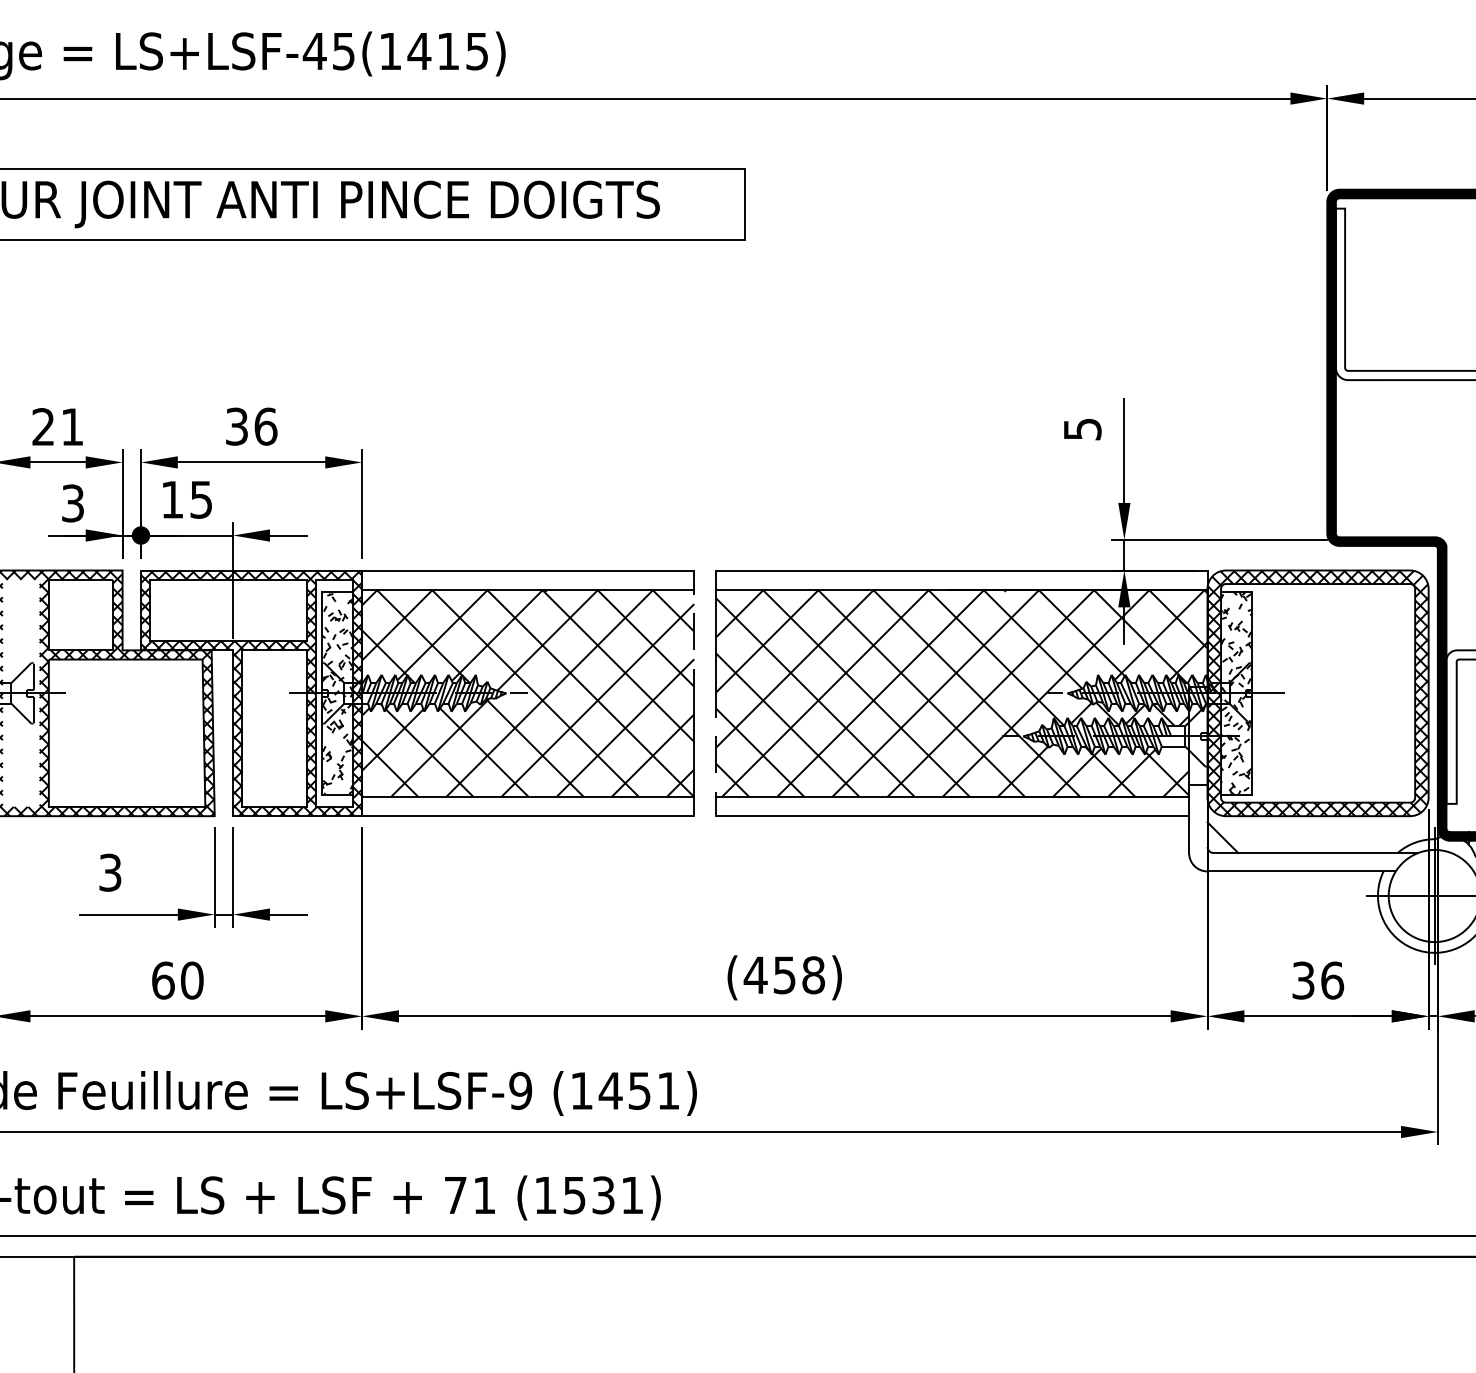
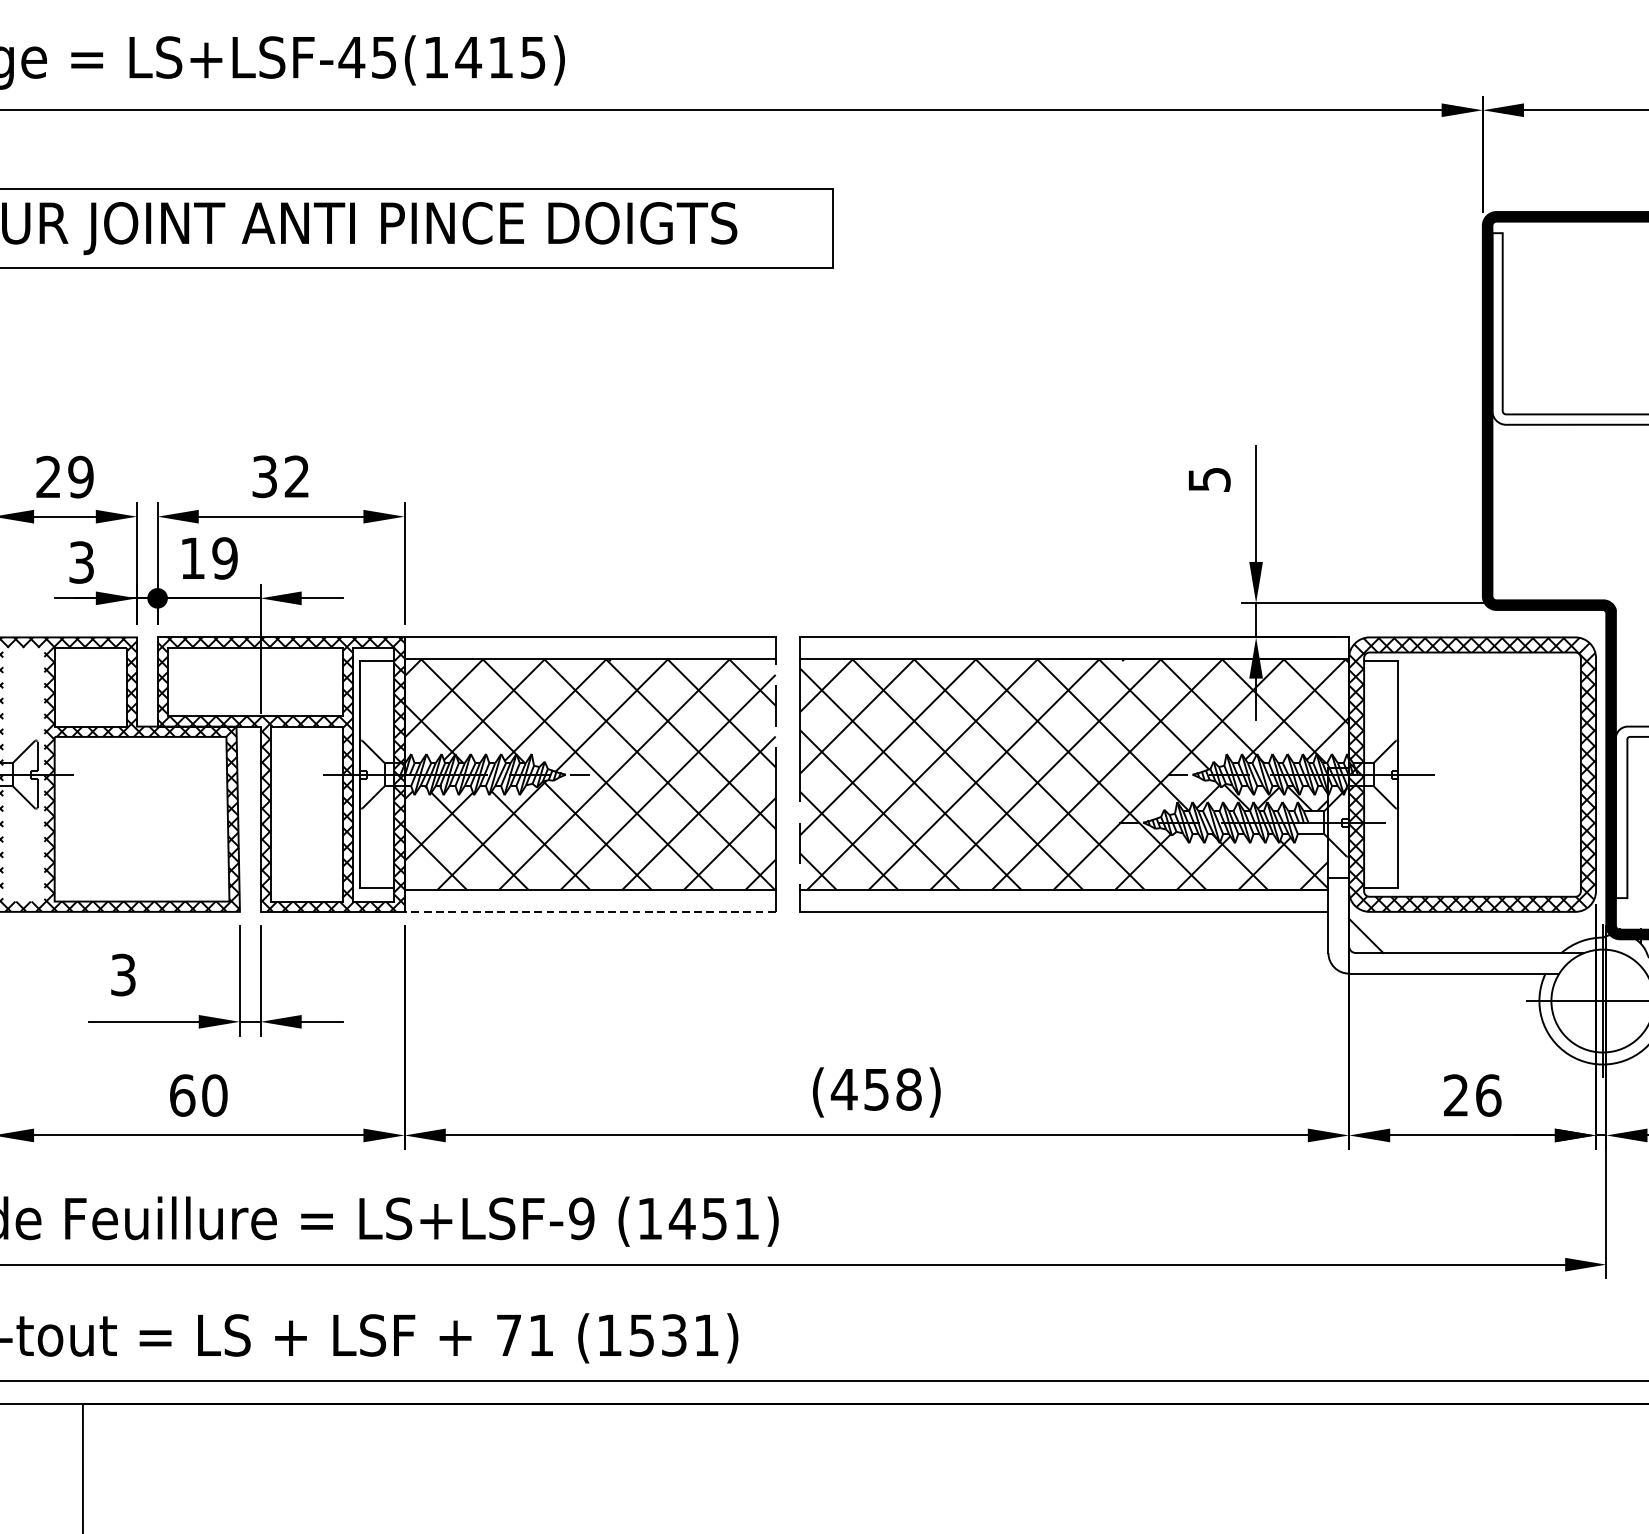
text: (265, 426) -> (296, 476), 36 -> 32
text: (72, 427) -> (81, 477), 21 -> 29
text: (201, 499) -> (225, 558), 15 -> 19
hatch: (337, 693) -> (377, 774), removed
hatch: (1236, 693) -> (1381, 774), removed
line: (527, 816) -> (589, 912), solid -> dashed
text: (1303, 980) -> (1456, 1095), 36 -> 26

